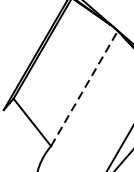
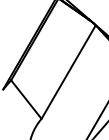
line: (84, 89) -> (68, 72), dashed -> solid

